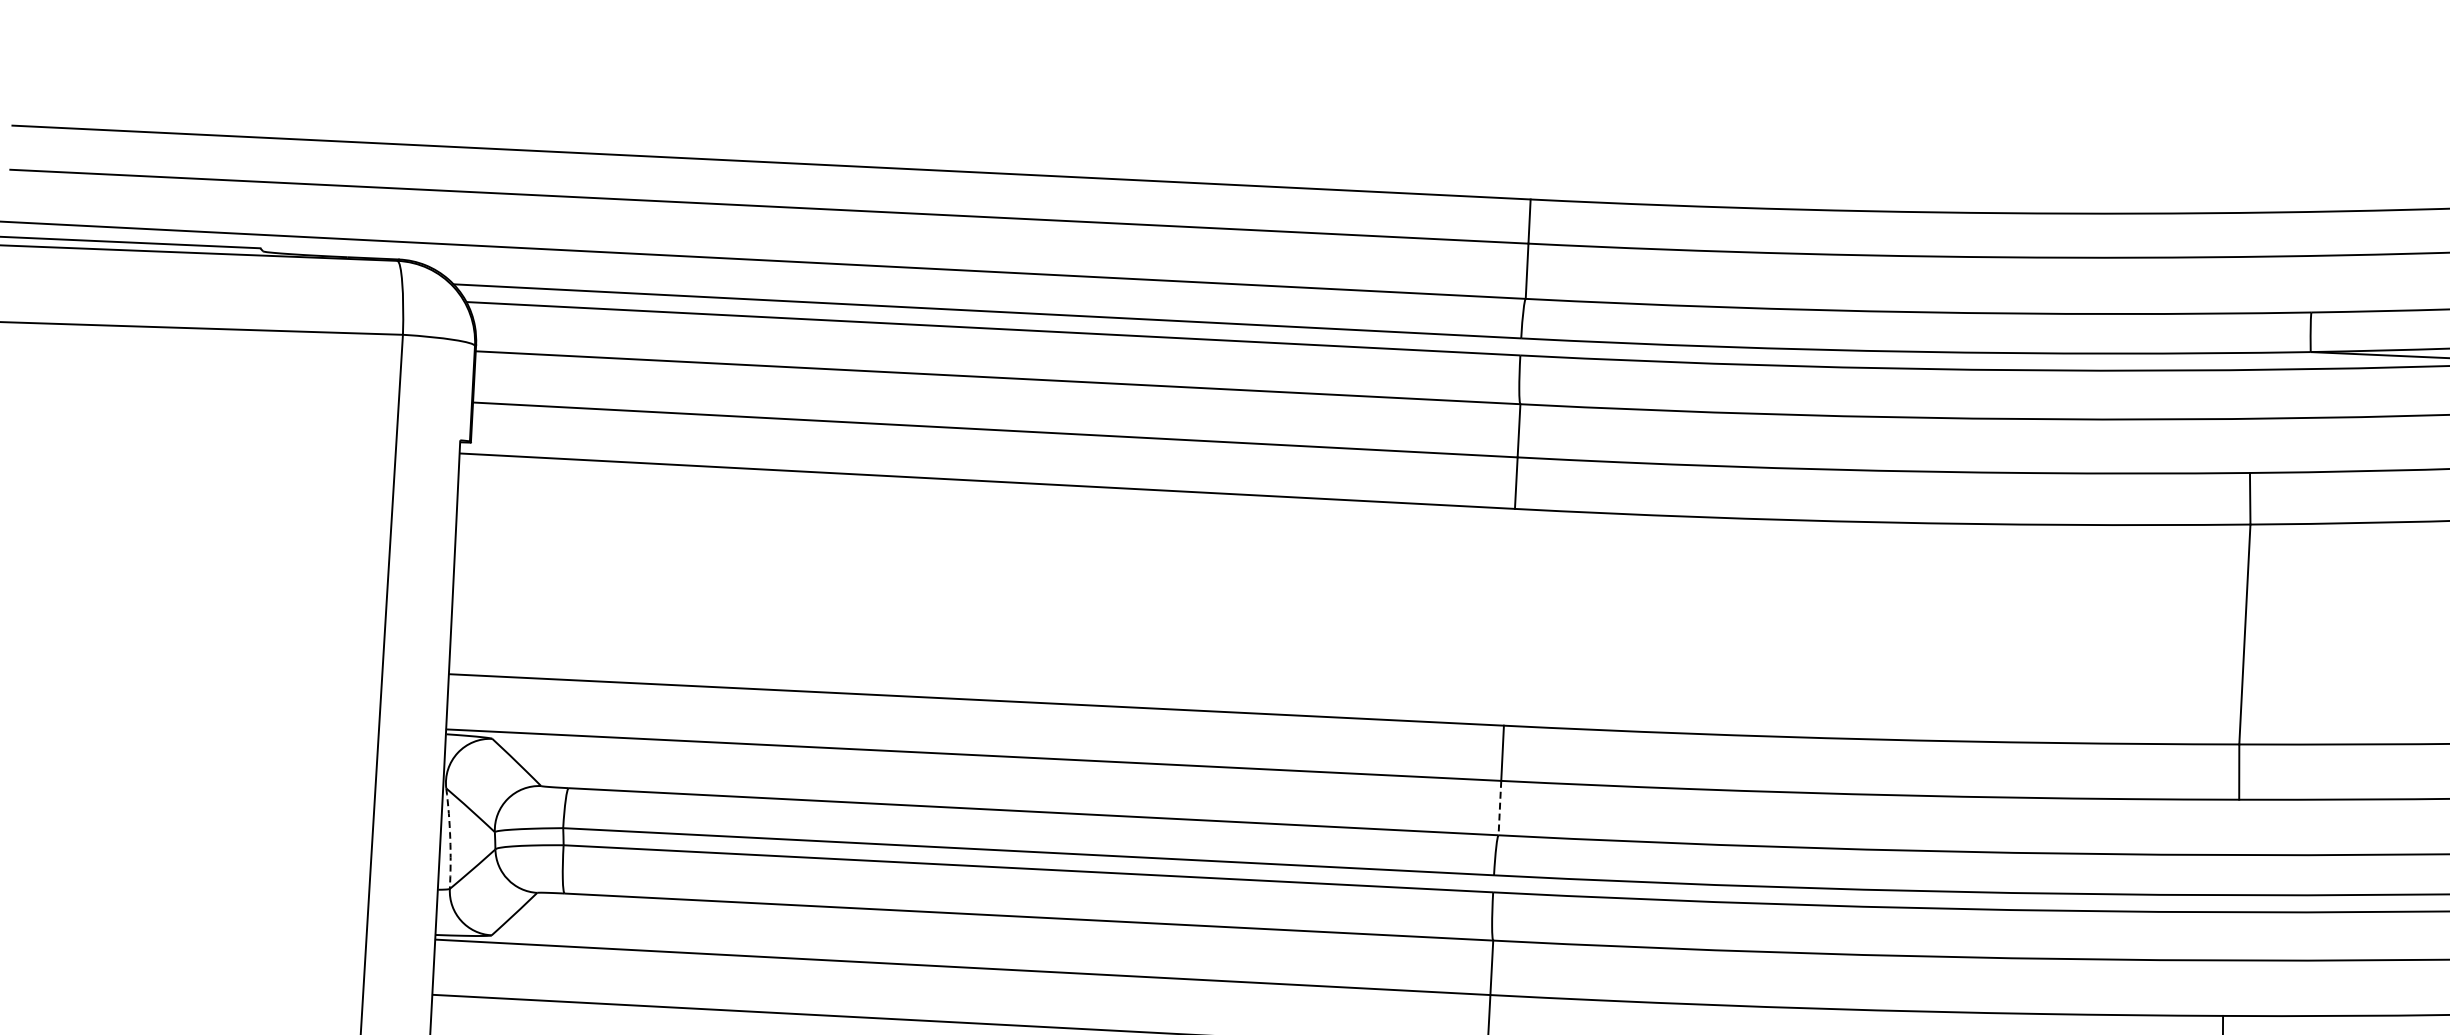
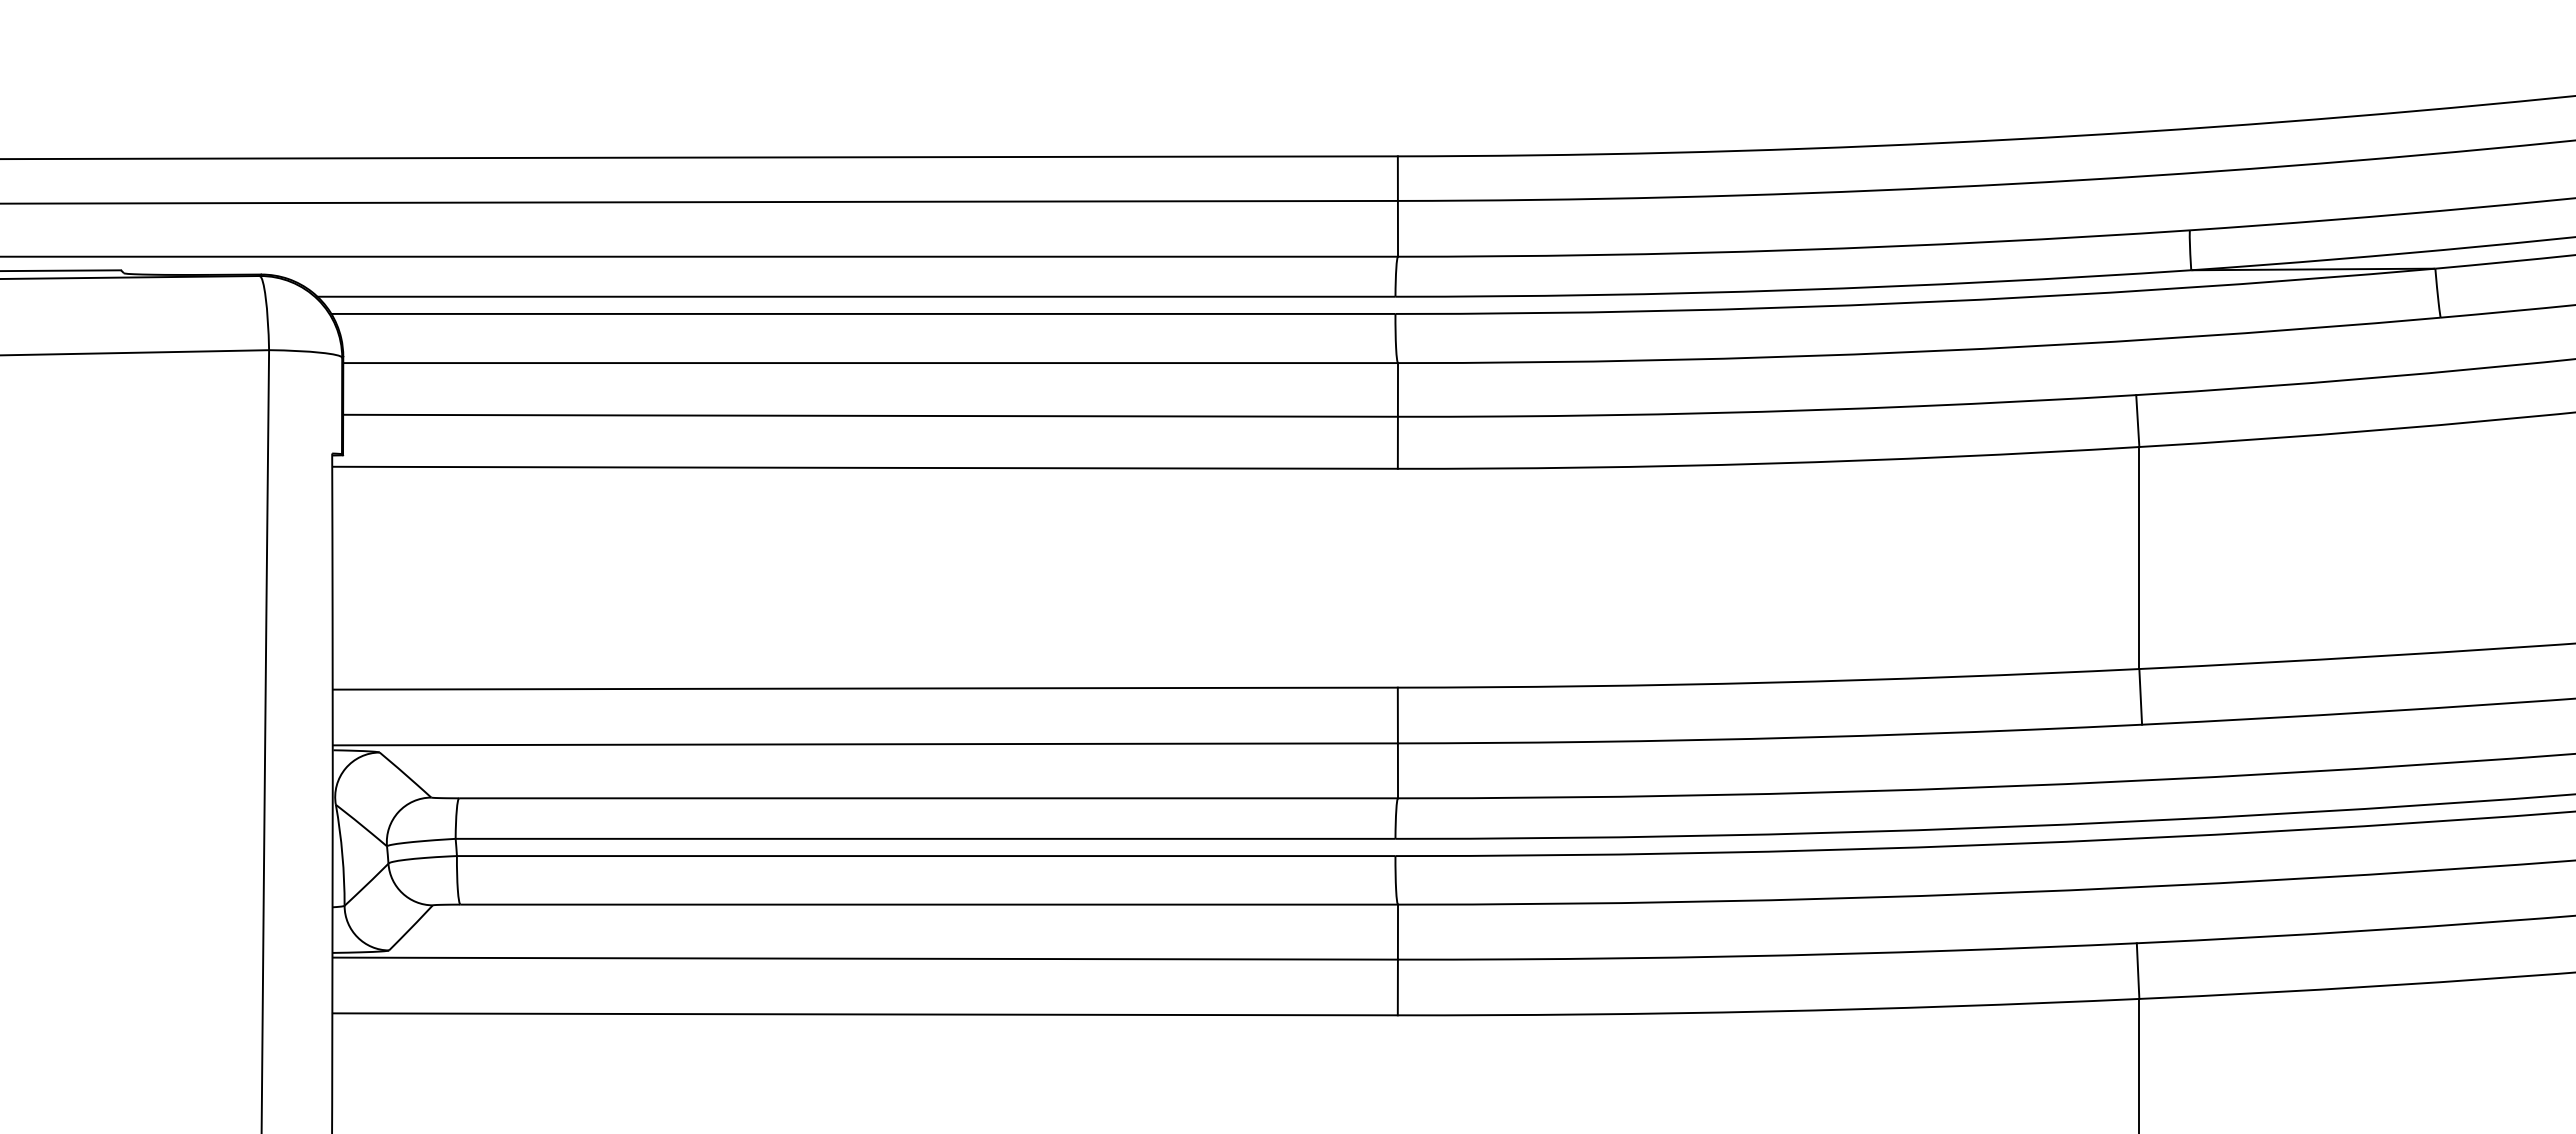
line: (1499, 808) -> (1397, 771), dashed -> solid
arc: (450, 838) -> (342, 855), dashed -> solid

